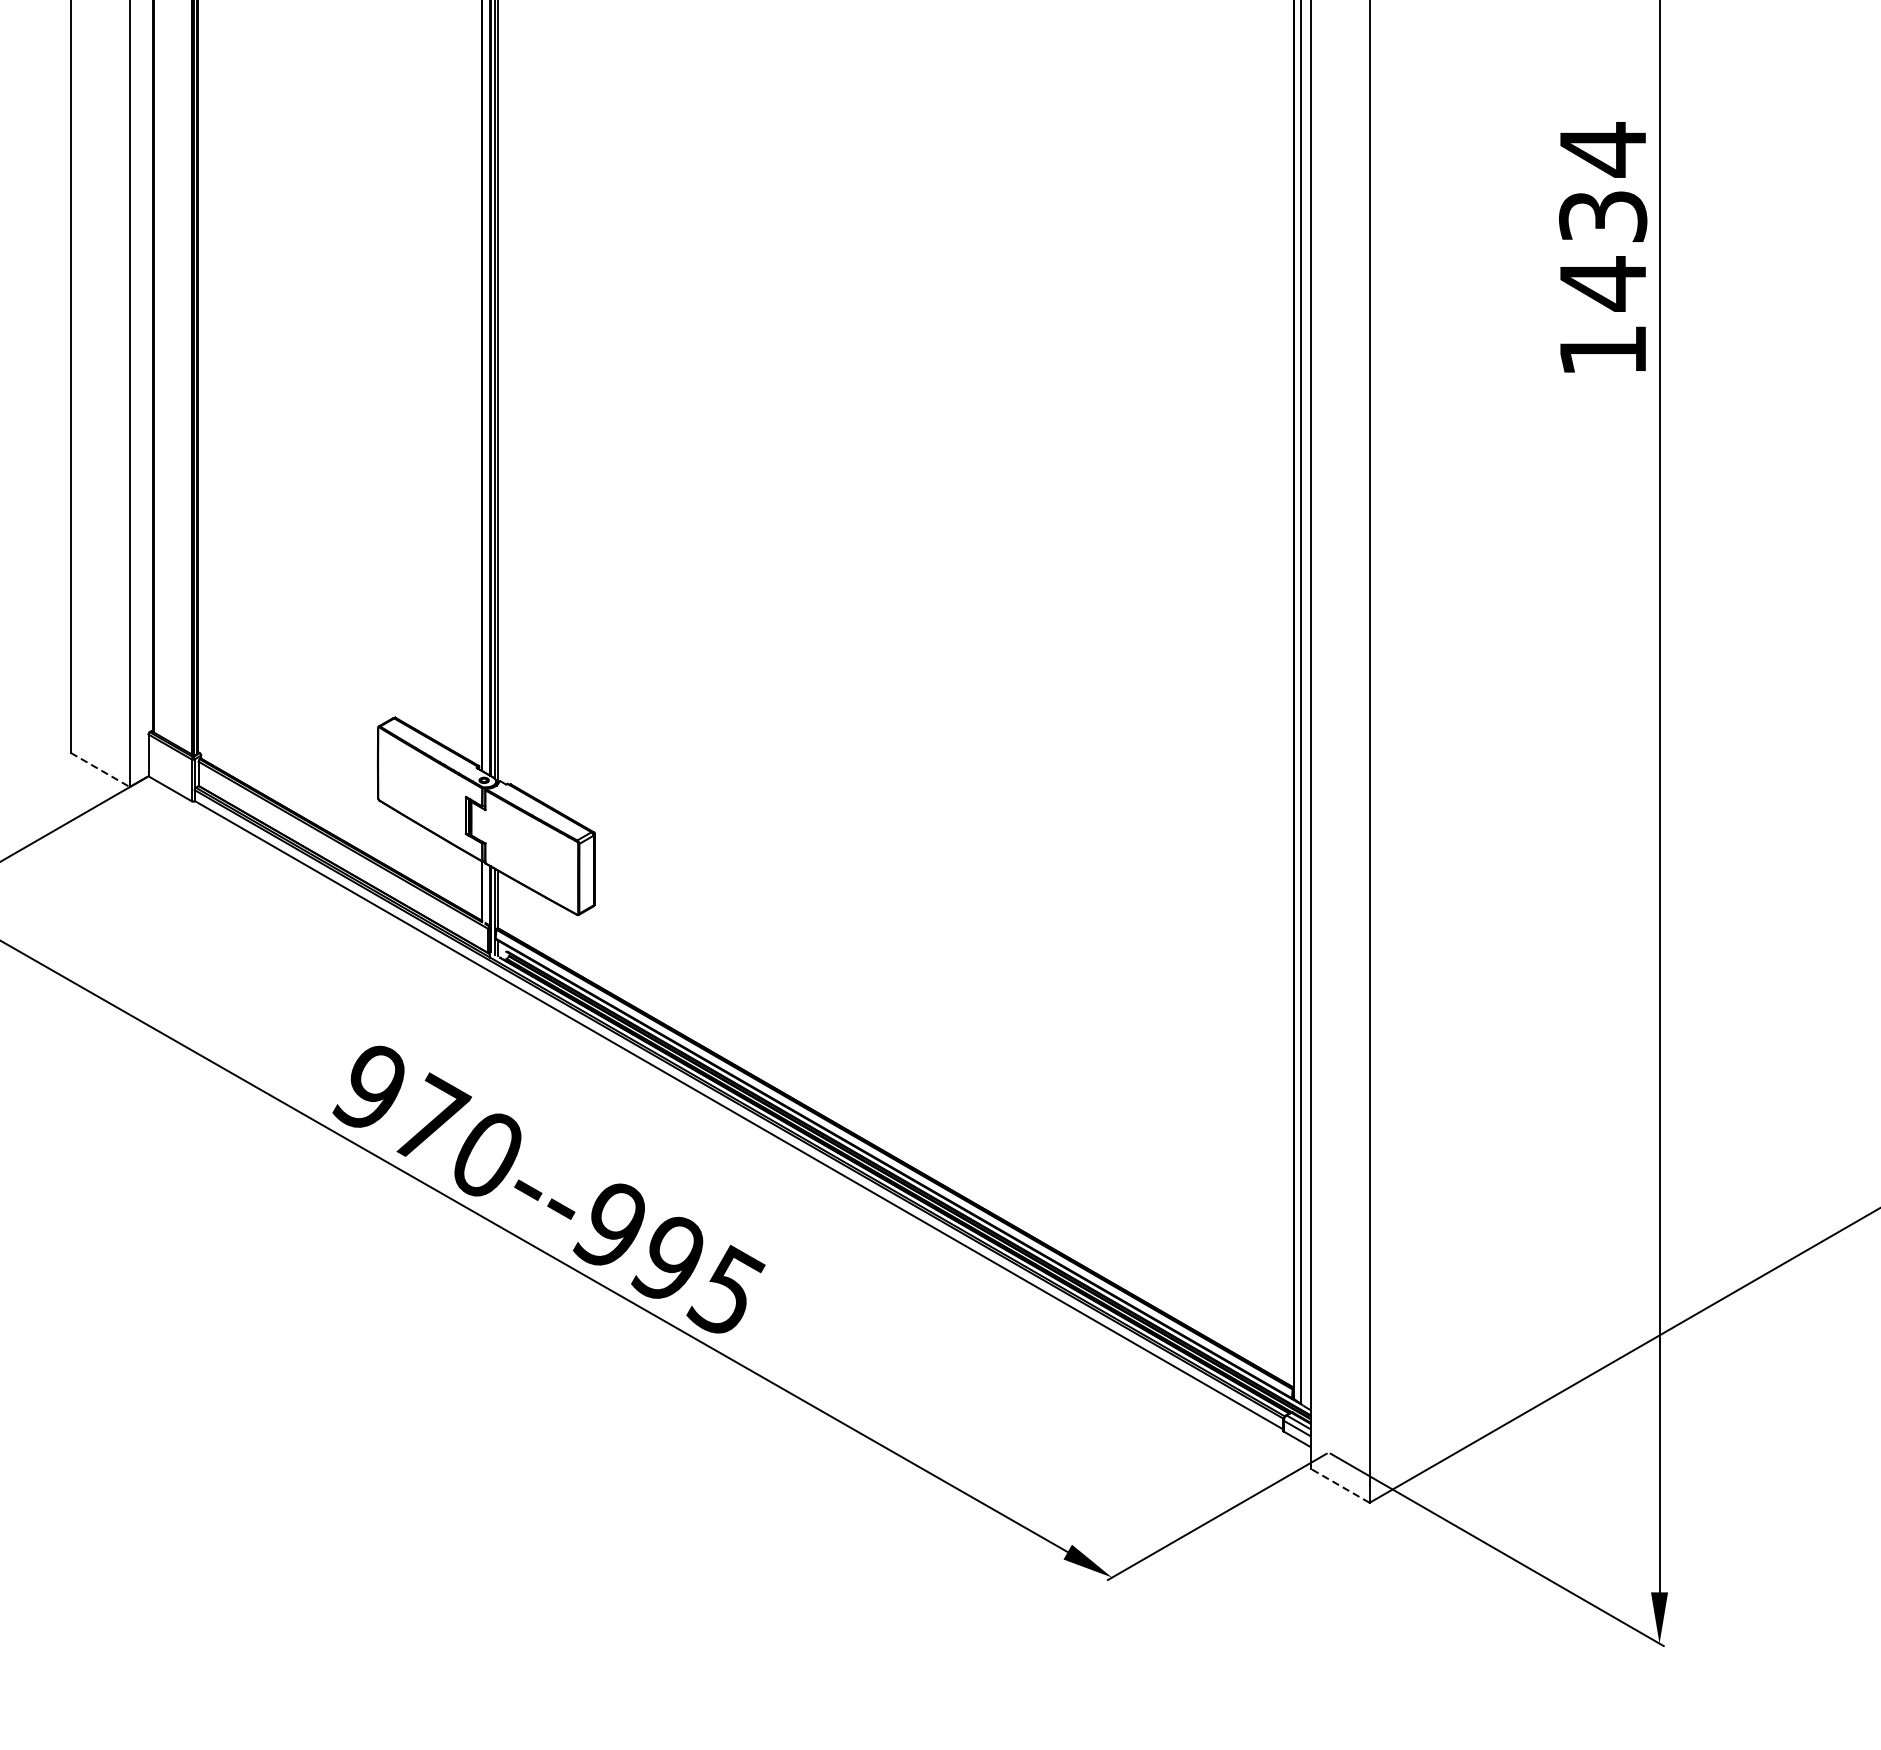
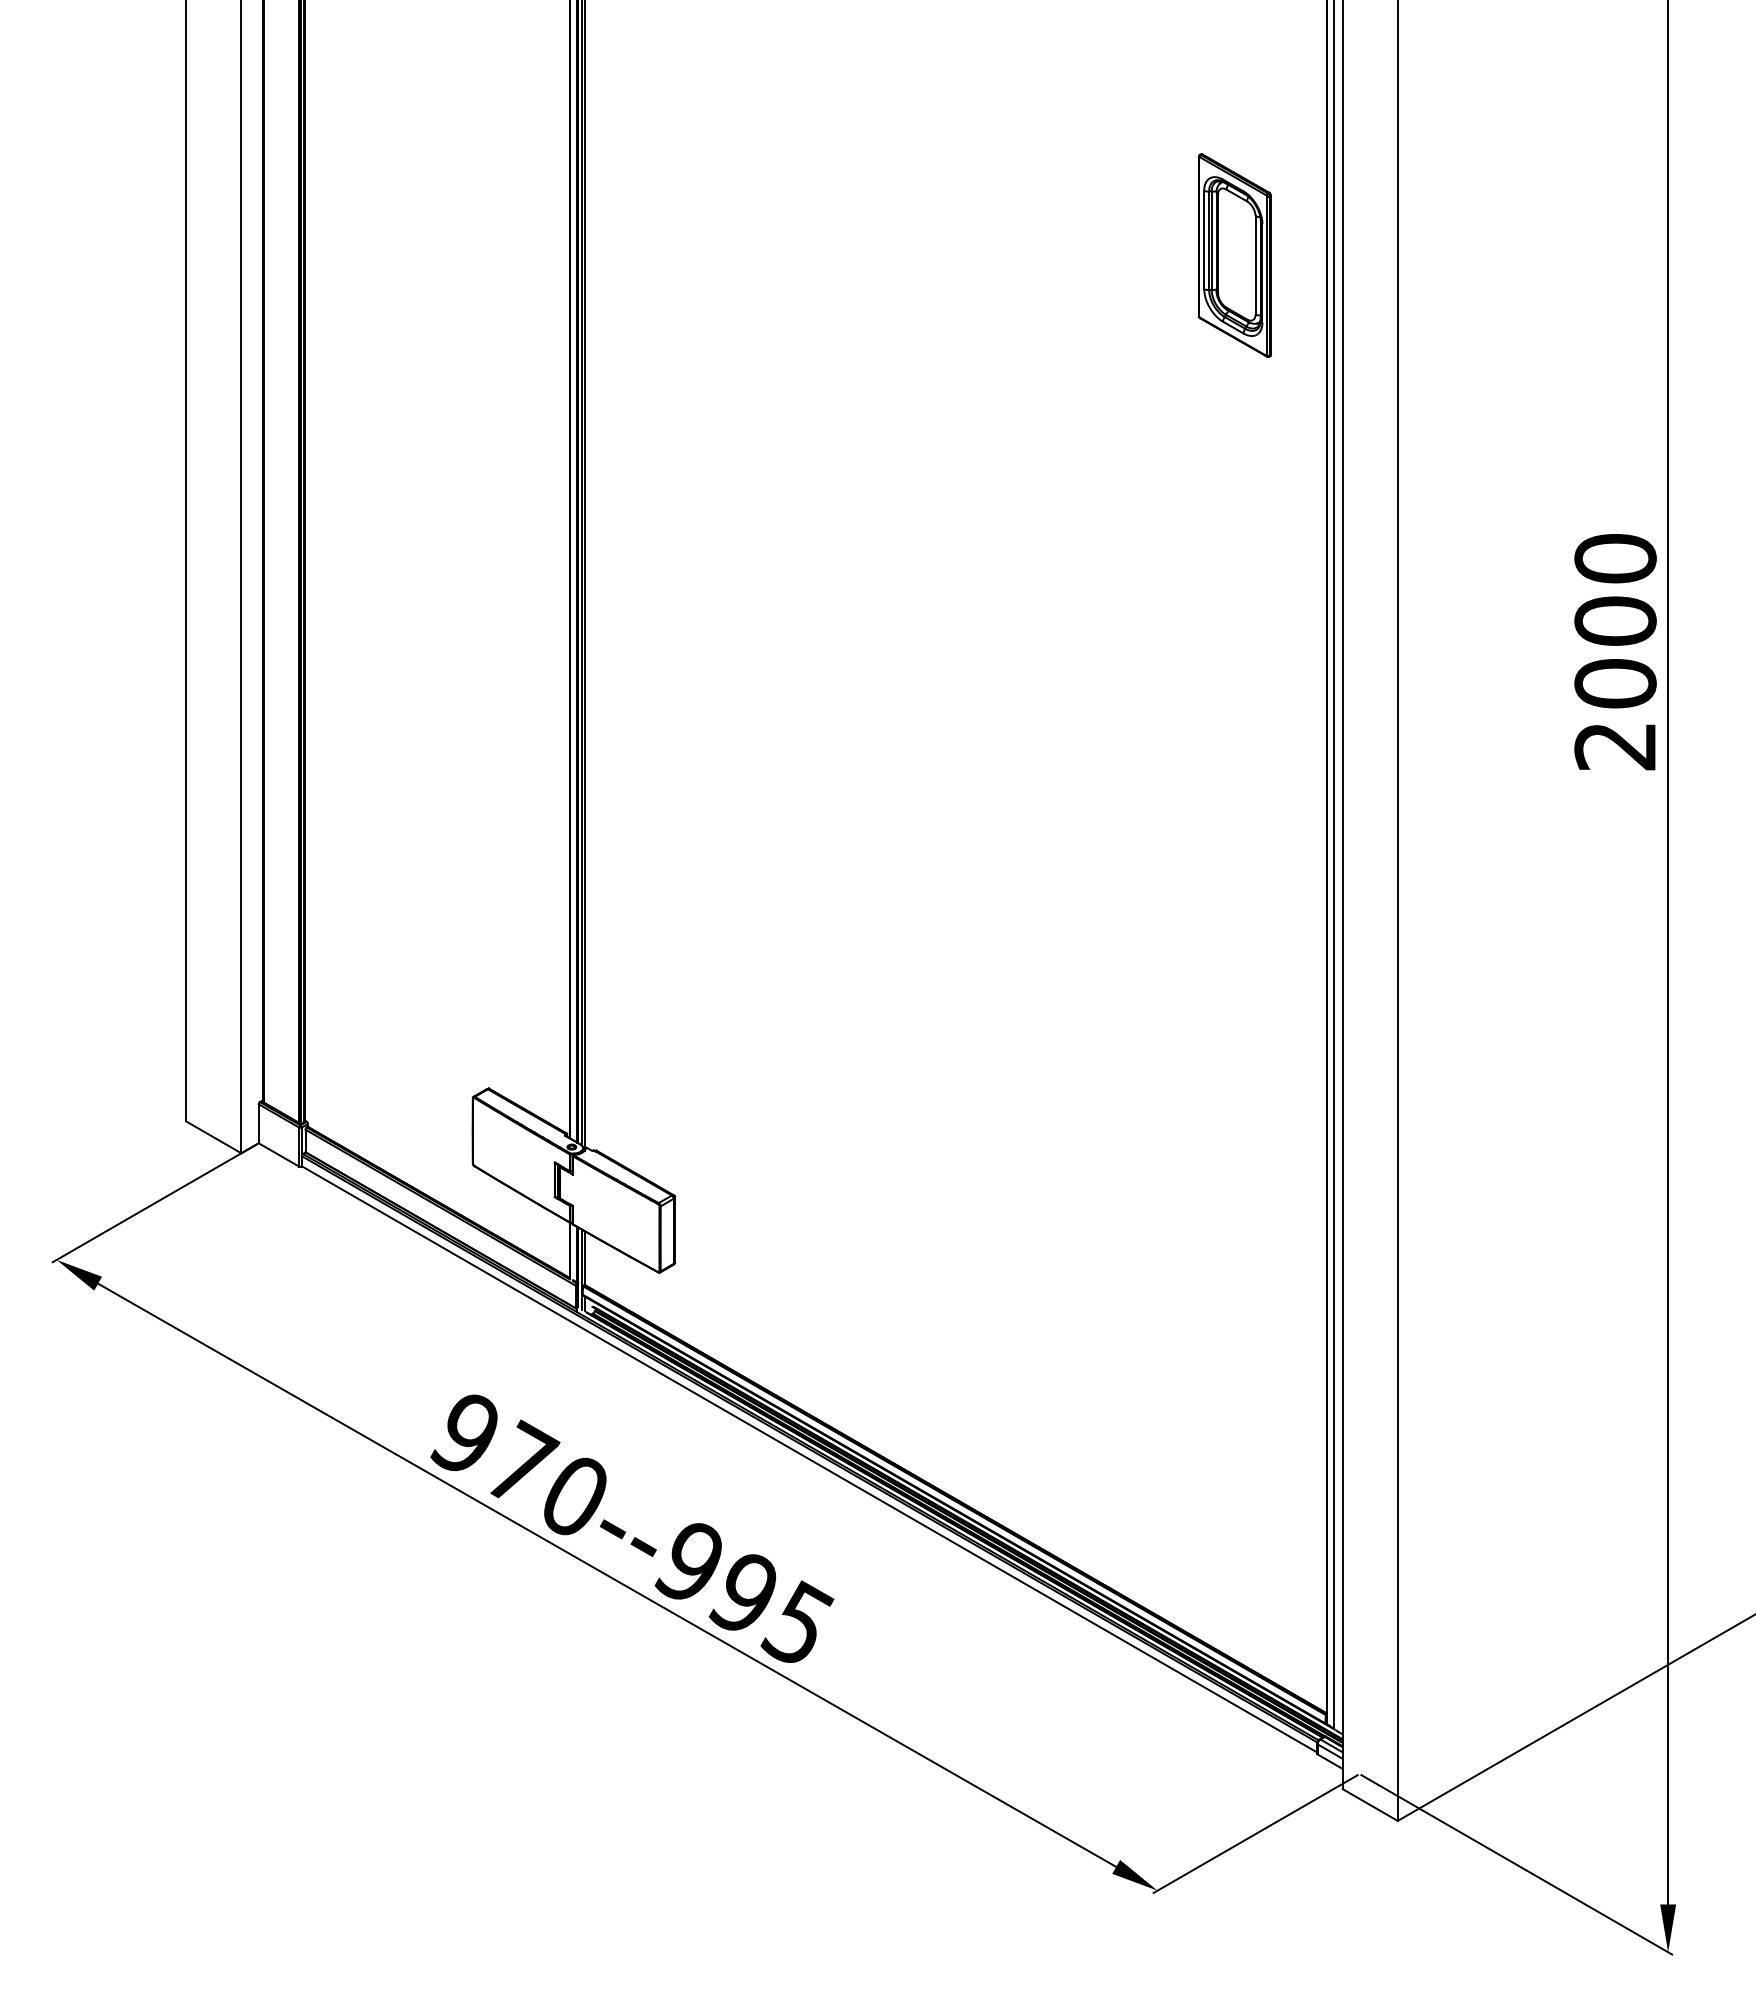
text: (1603, 249) -> (1615, 651), 1434 -> 2000
line: (99, 770) -> (213, 1137), dashed -> solid
line: (1340, 1486) -> (1370, 1805), dashed -> solid

